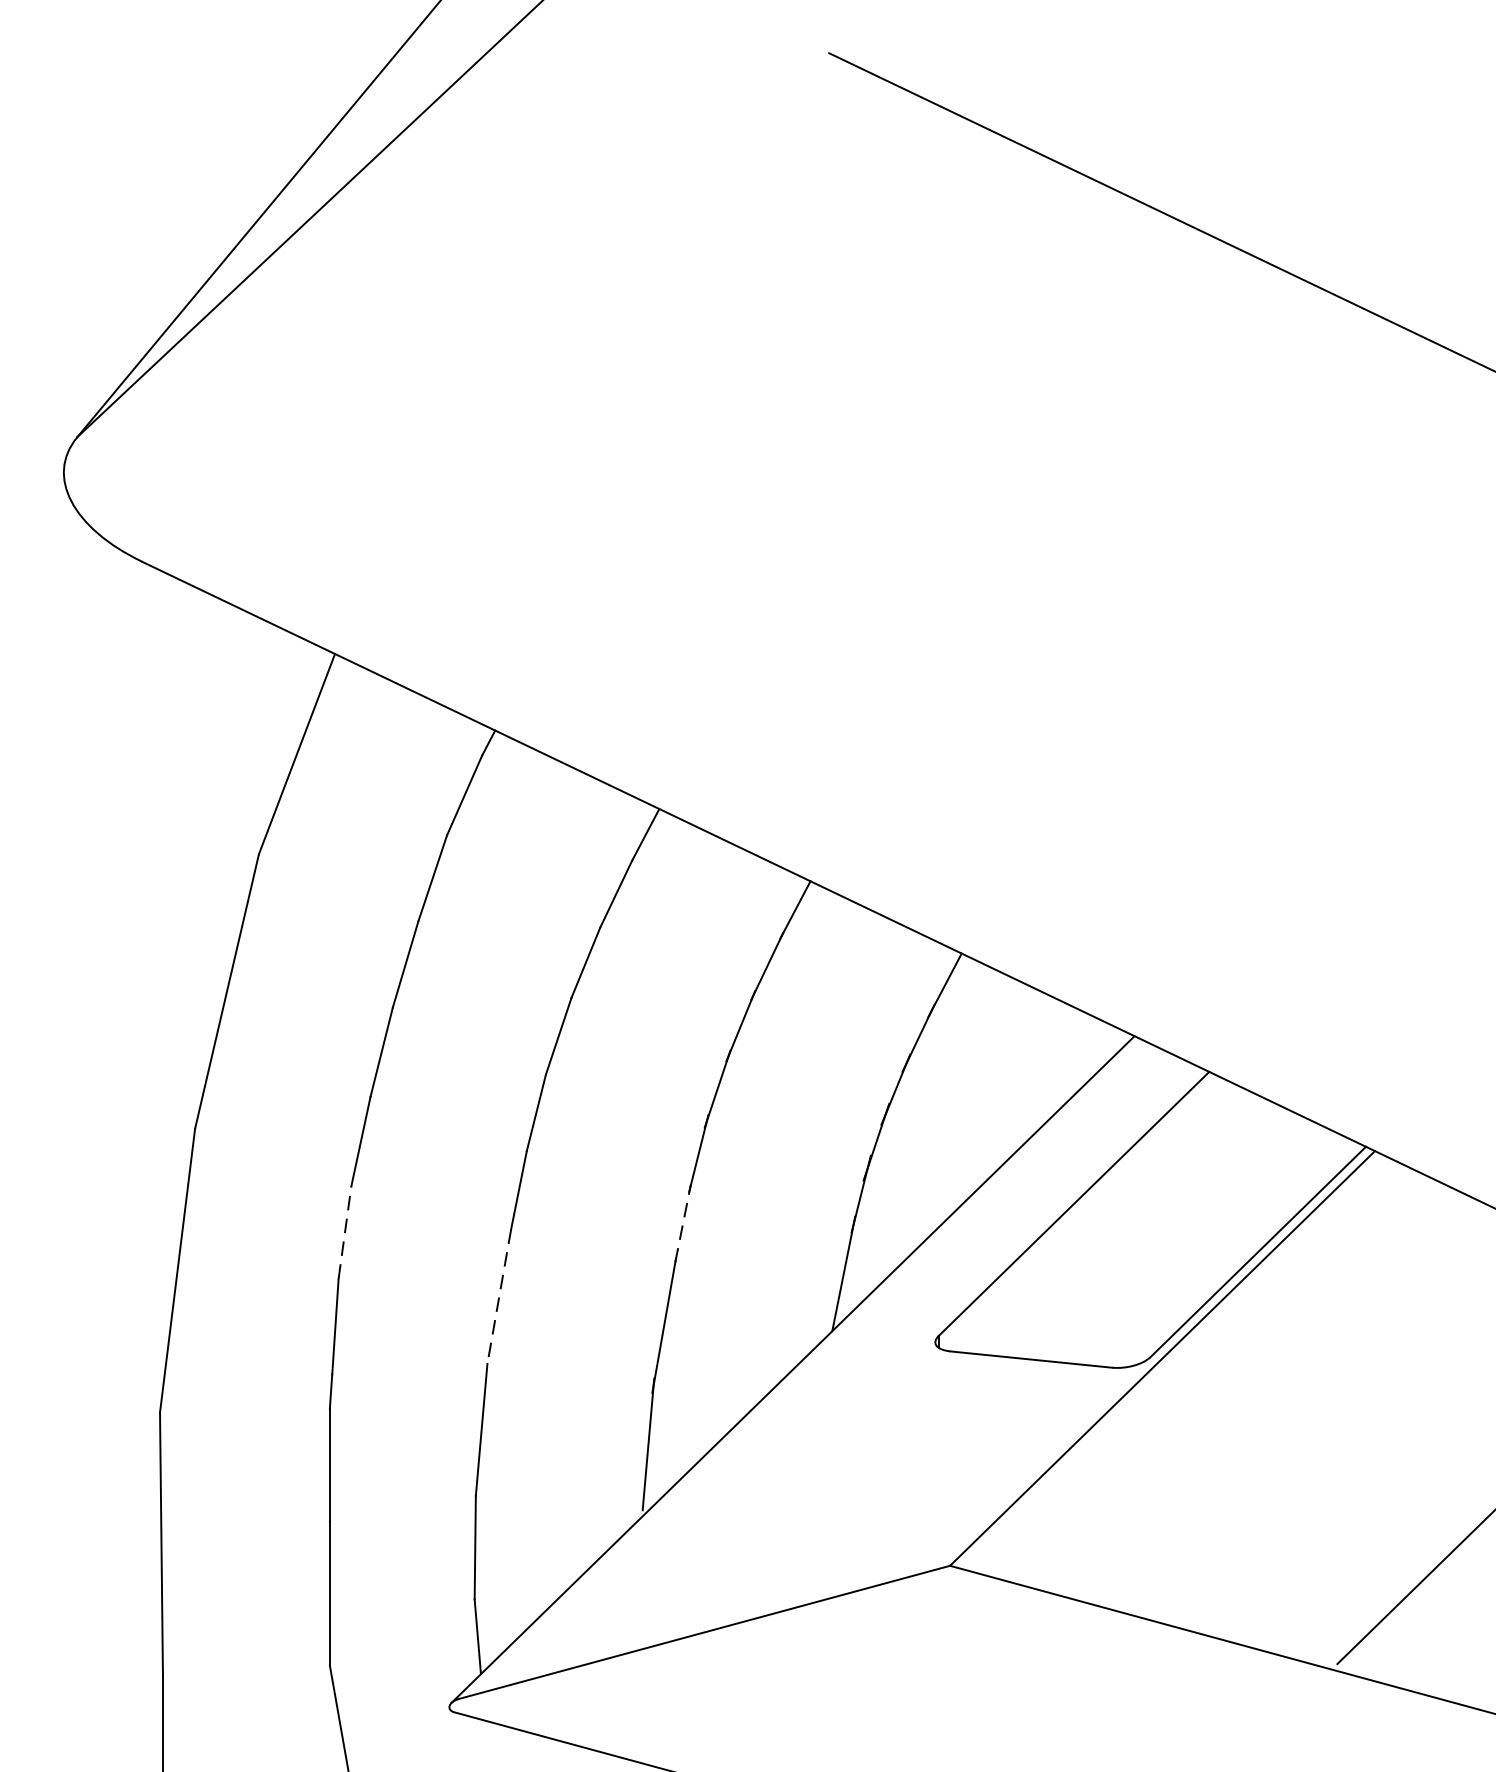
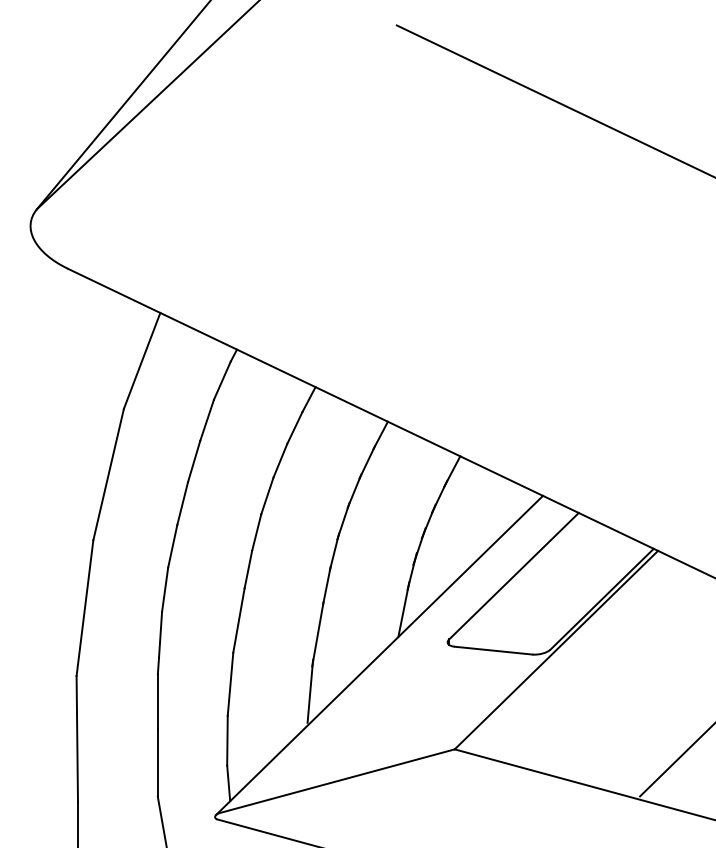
line: (684, 1221) -> (327, 584), dashed -> solid
line: (345, 1231) -> (165, 589), dashed -> solid
line: (498, 1296) -> (238, 620), dashed -> solid

